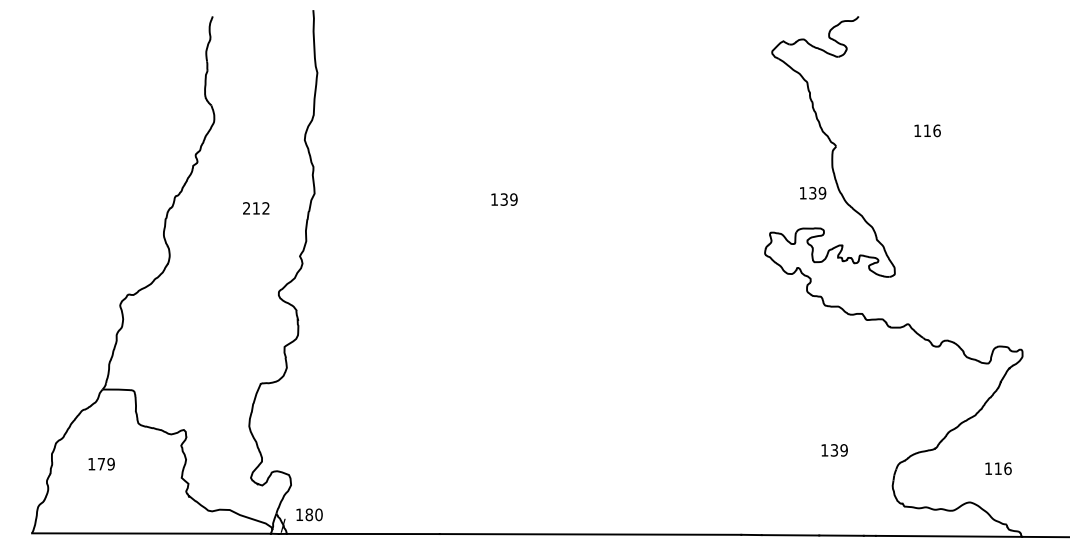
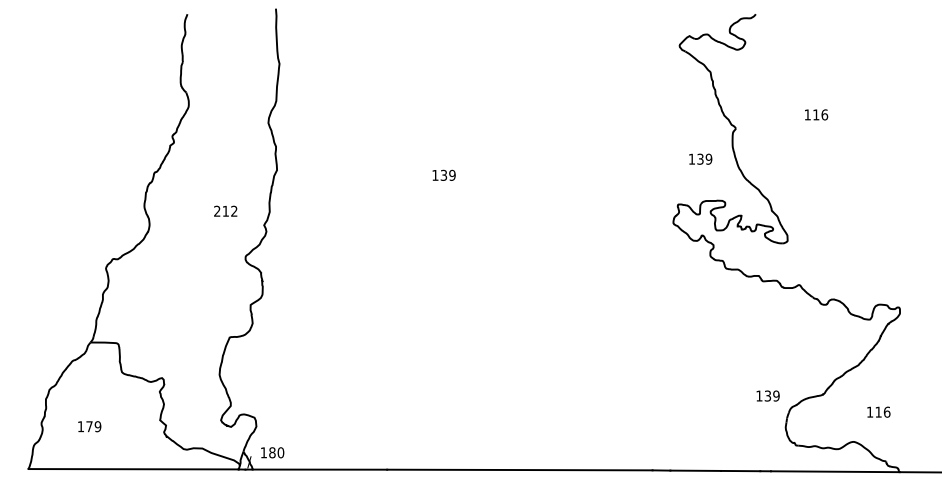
text: (813, 193) -> (701, 159), moved
text: (256, 208) -> (225, 211), moved
text: (834, 450) -> (767, 396), moved
text: (101, 463) -> (89, 426), moved

